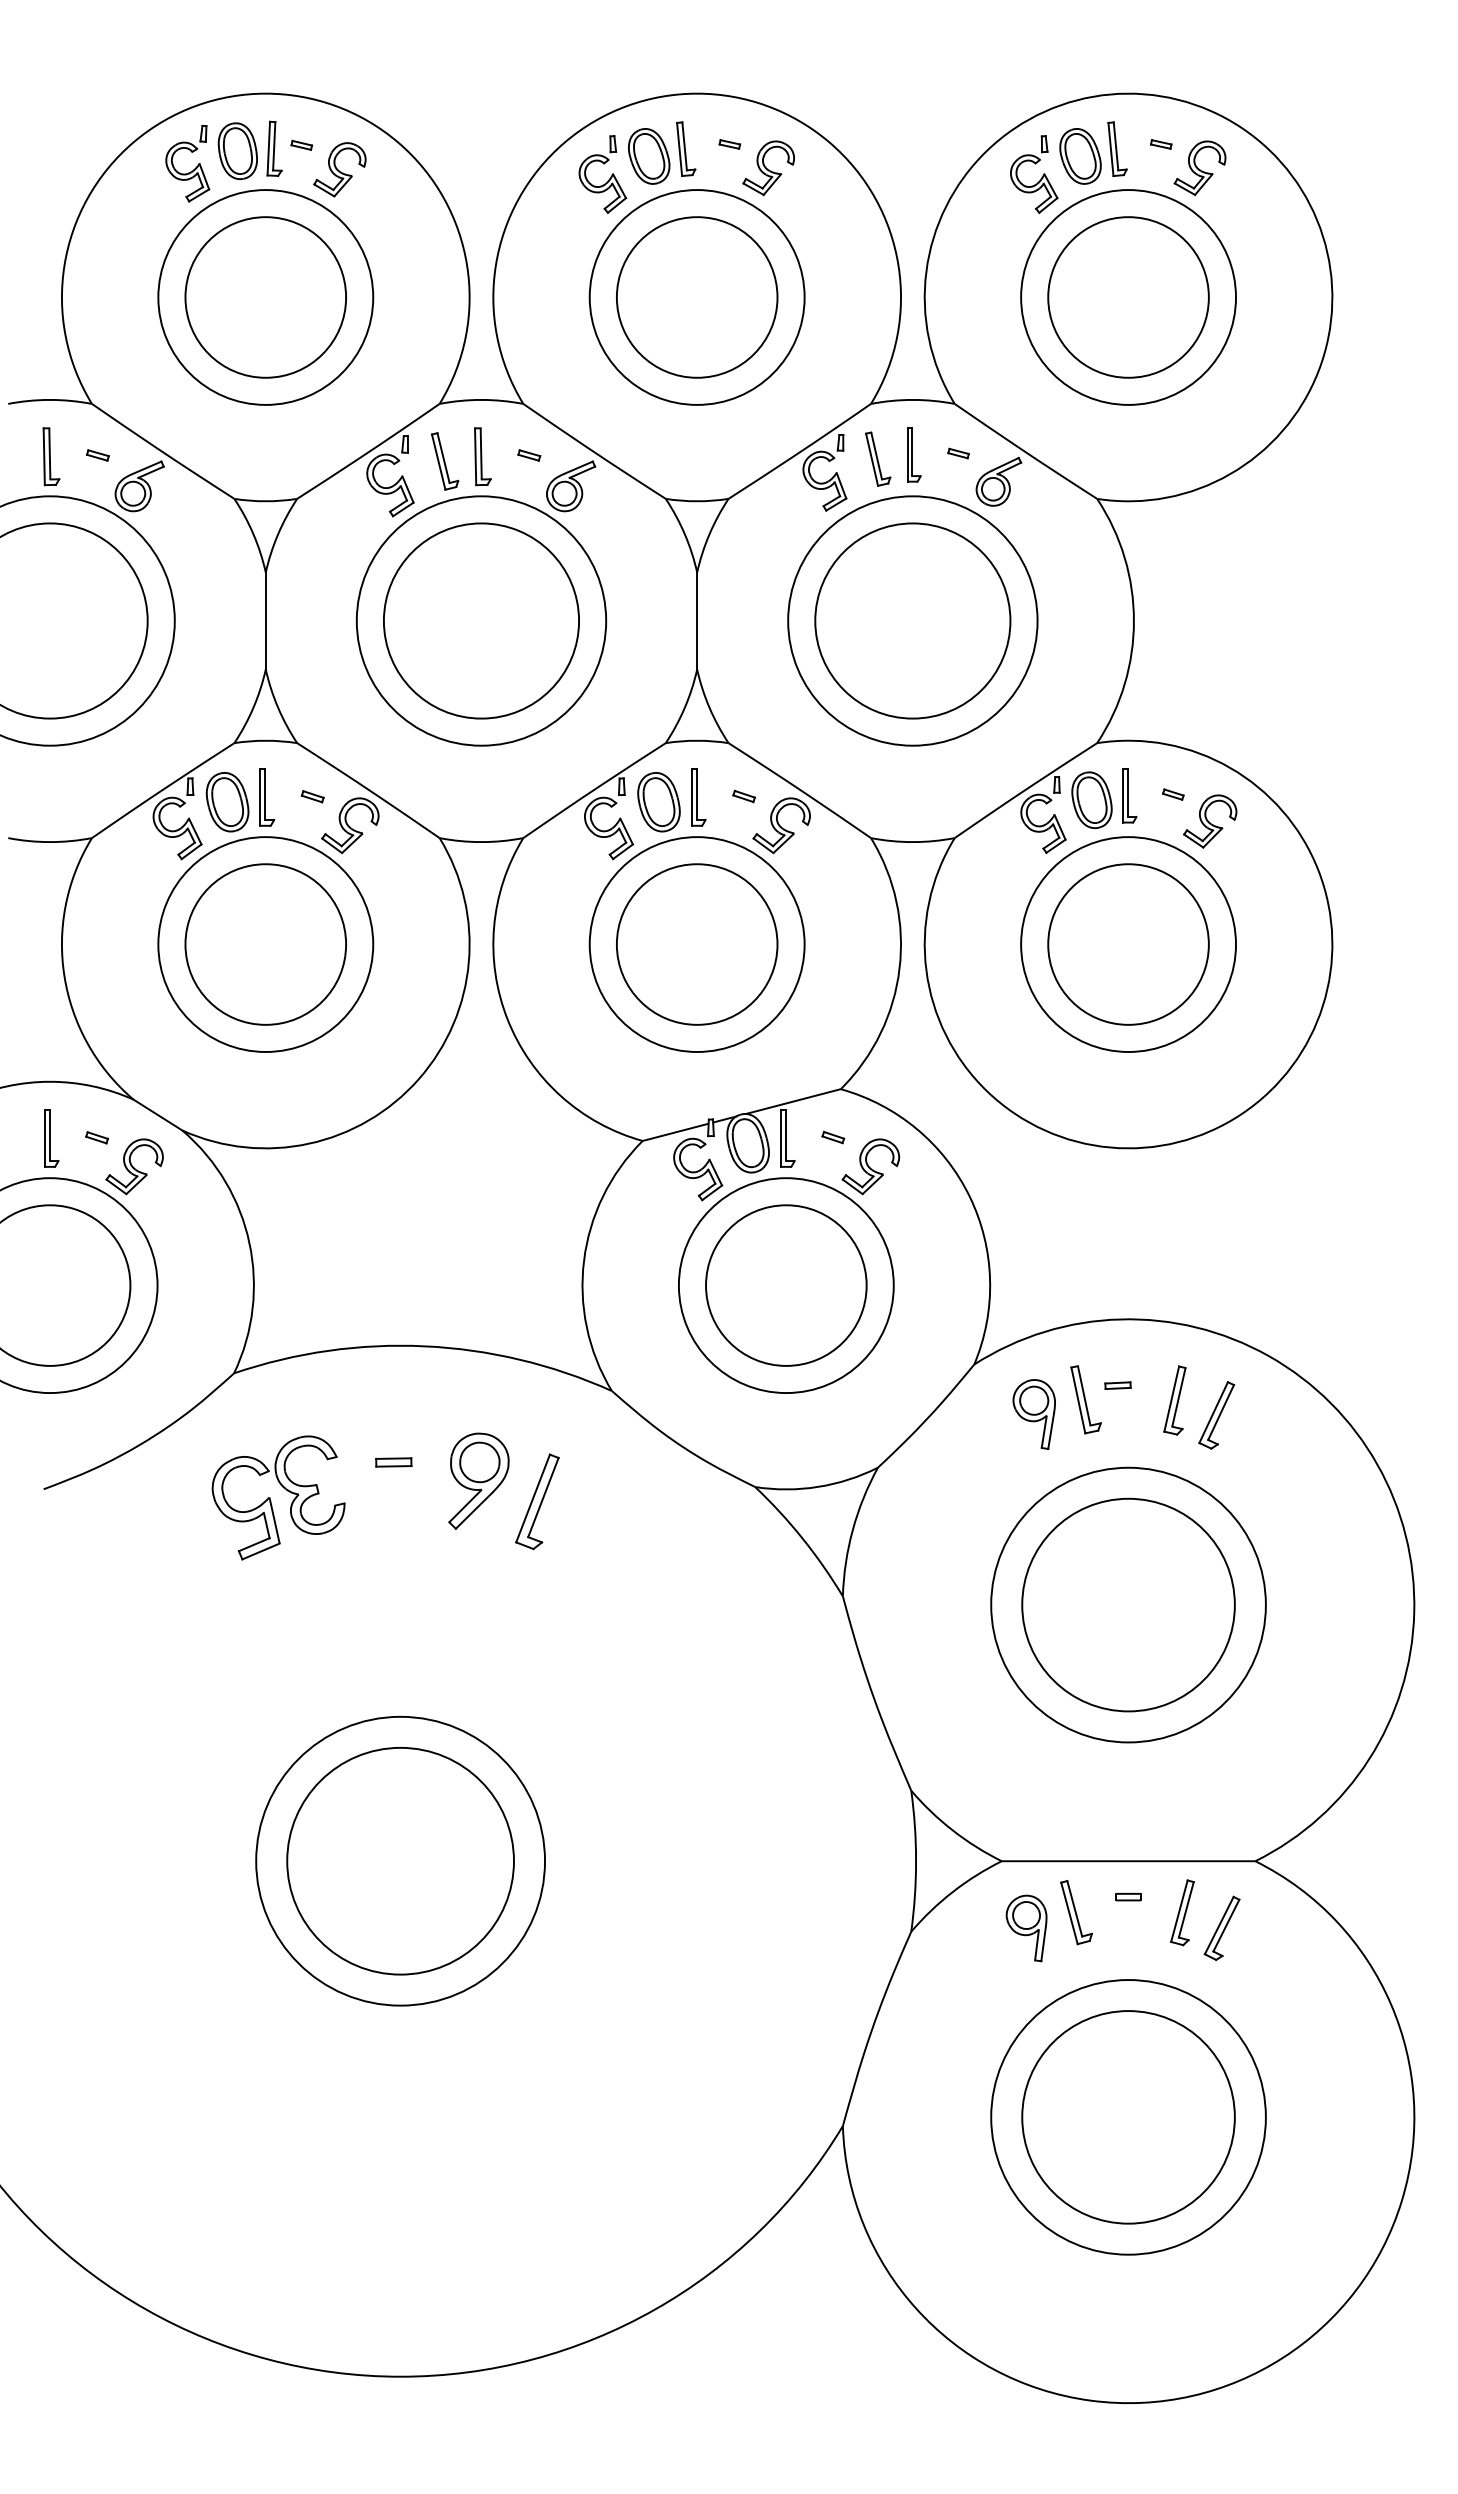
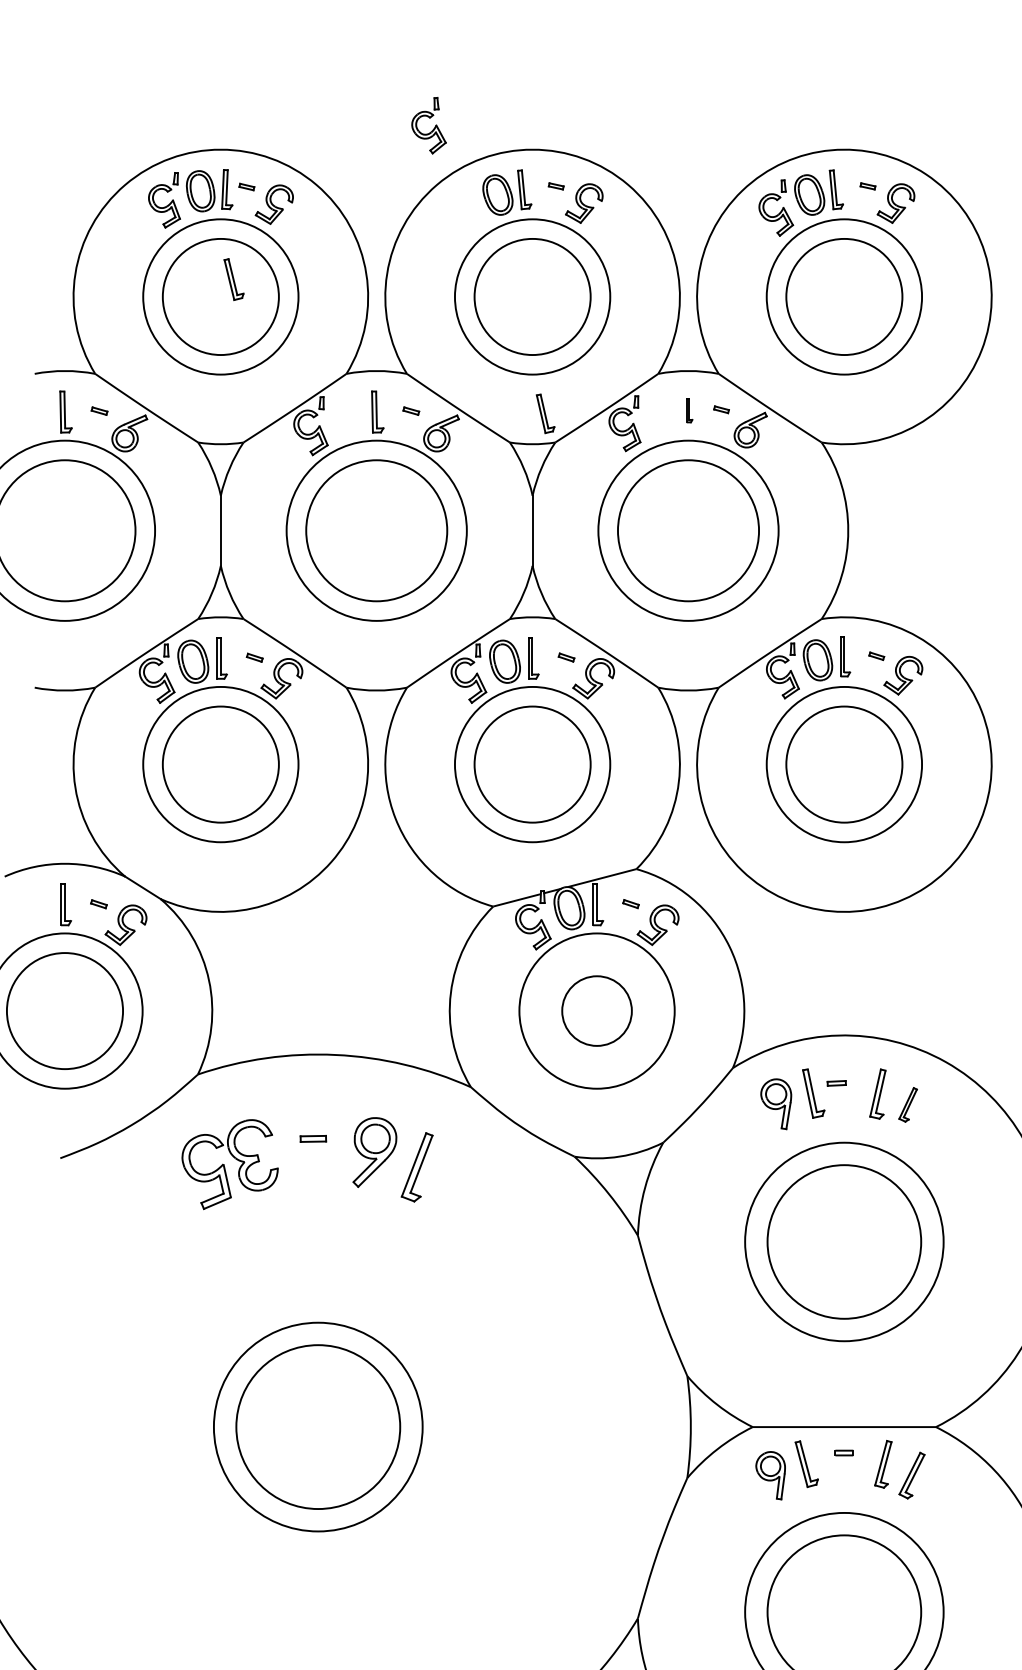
part: (608, 179) -> (433, 129), moved
part: (914, 454) -> (689, 410), size x0.6
part: (878, 458) -> (545, 413), moved
part: (445, 461) -> (234, 279), moved
circle: (786, 1285) -> (597, 1011), size x0.6
part: (1216, 1415) -> (907, 1104), size x0.7

